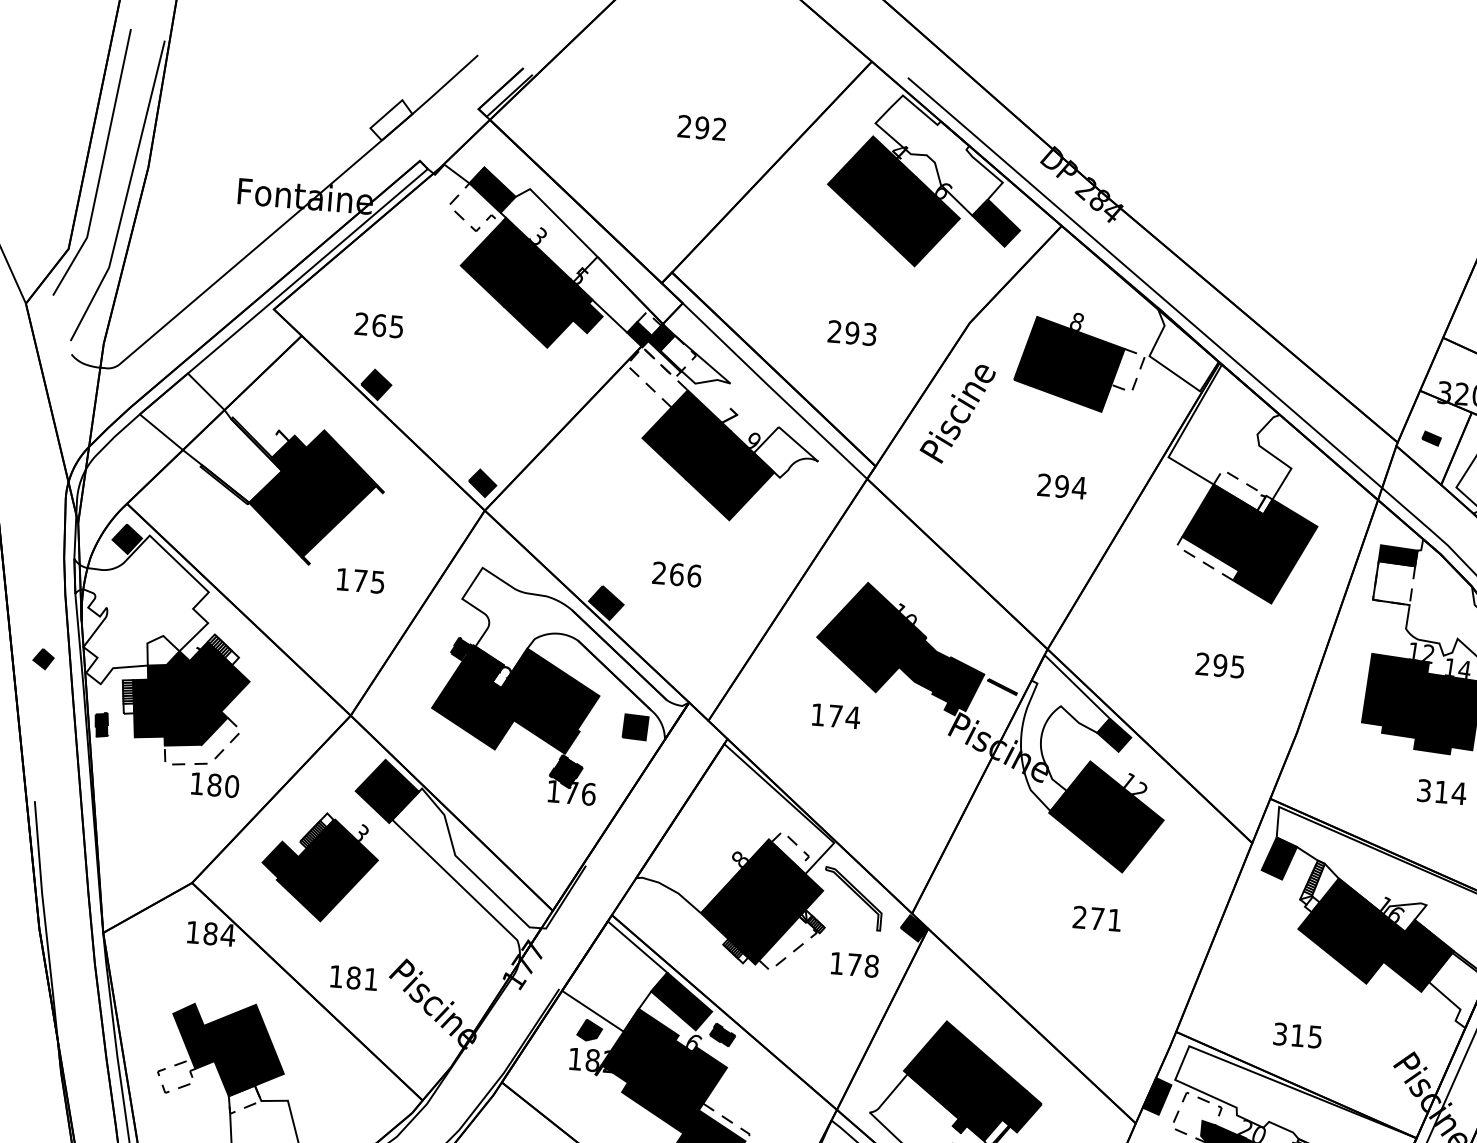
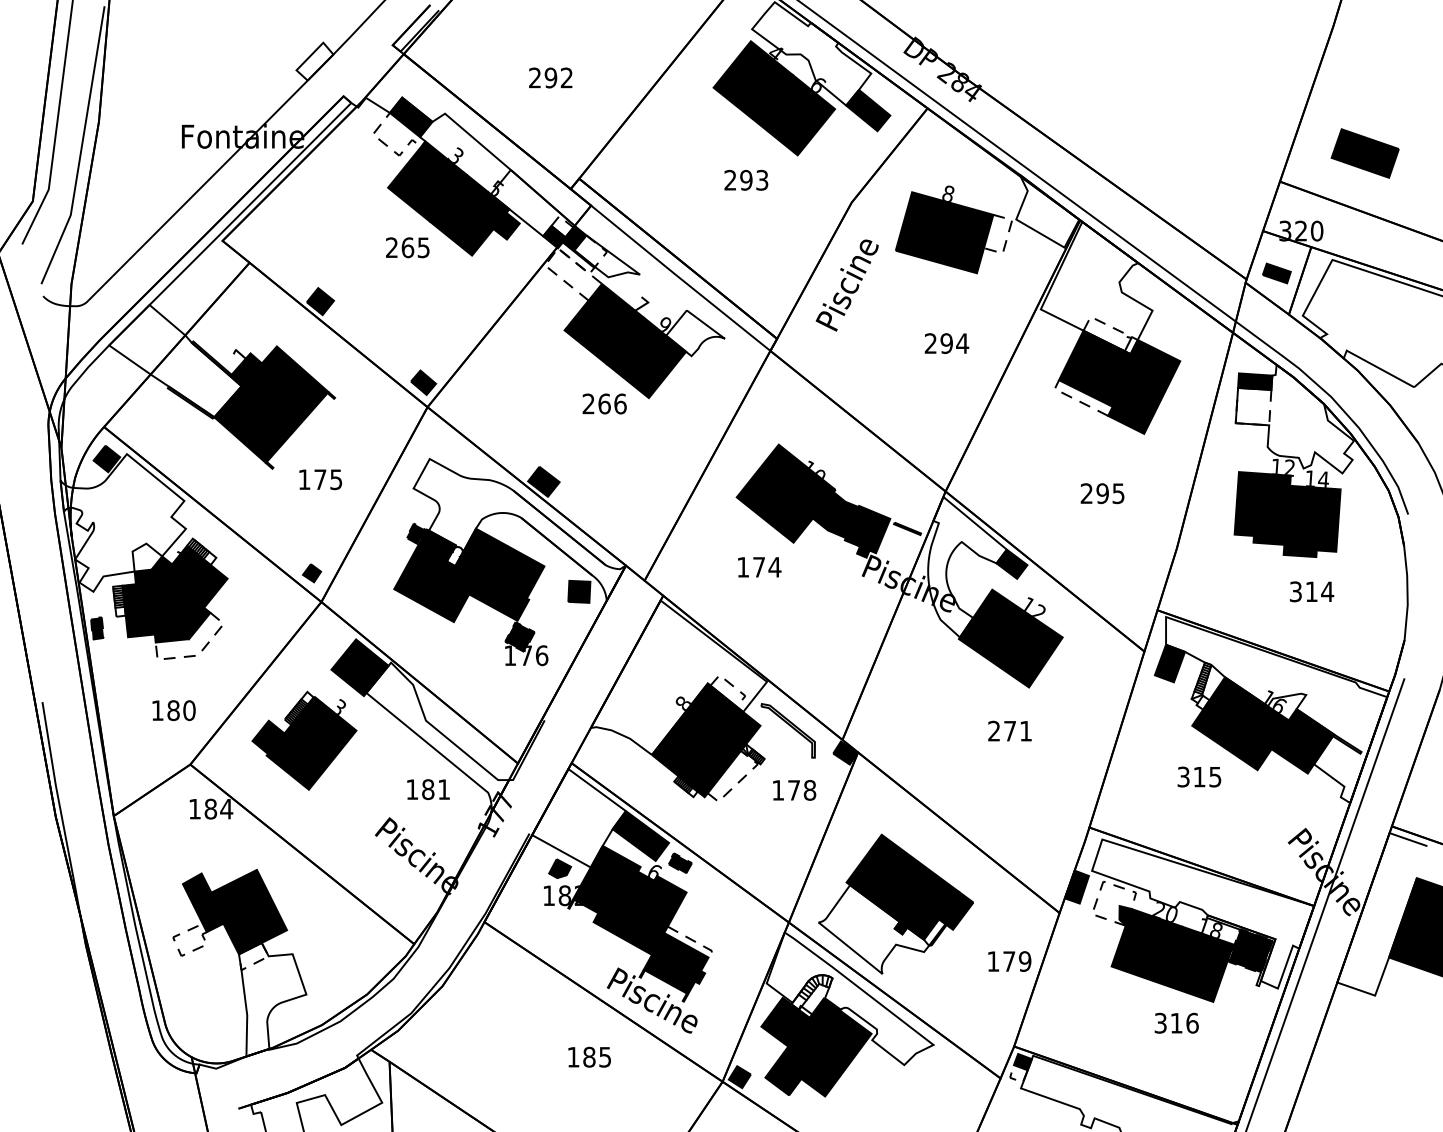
text: (701, 127) -> (550, 77), moved
text: (378, 325) -> (407, 247), moved
text: (852, 332) -> (746, 179), moved
part: (1431, 438) -> (1276, 273), size x1.67
text: (676, 574) -> (604, 403), moved
part: (44, 659) -> (312, 573), moved
text: (214, 784) -> (173, 710), moved
text: (354, 977) -> (428, 789), moved
text: (1297, 1035) -> (1199, 776), moved

